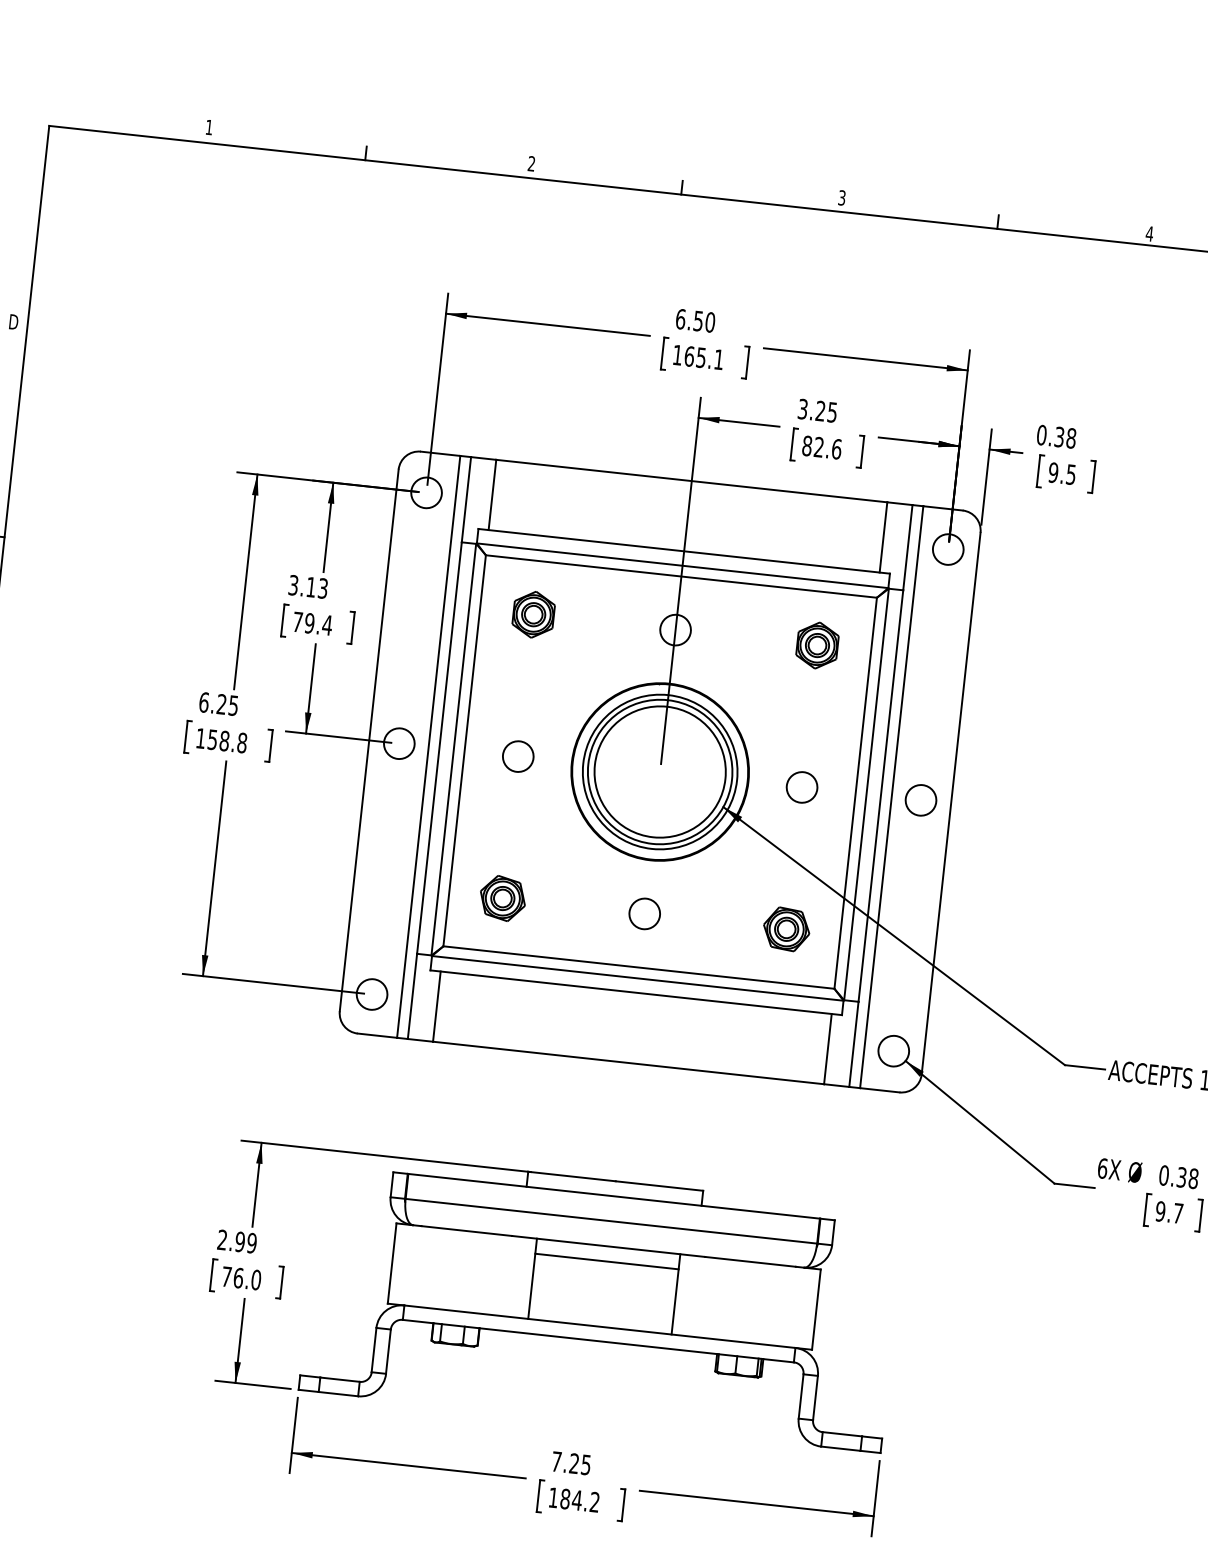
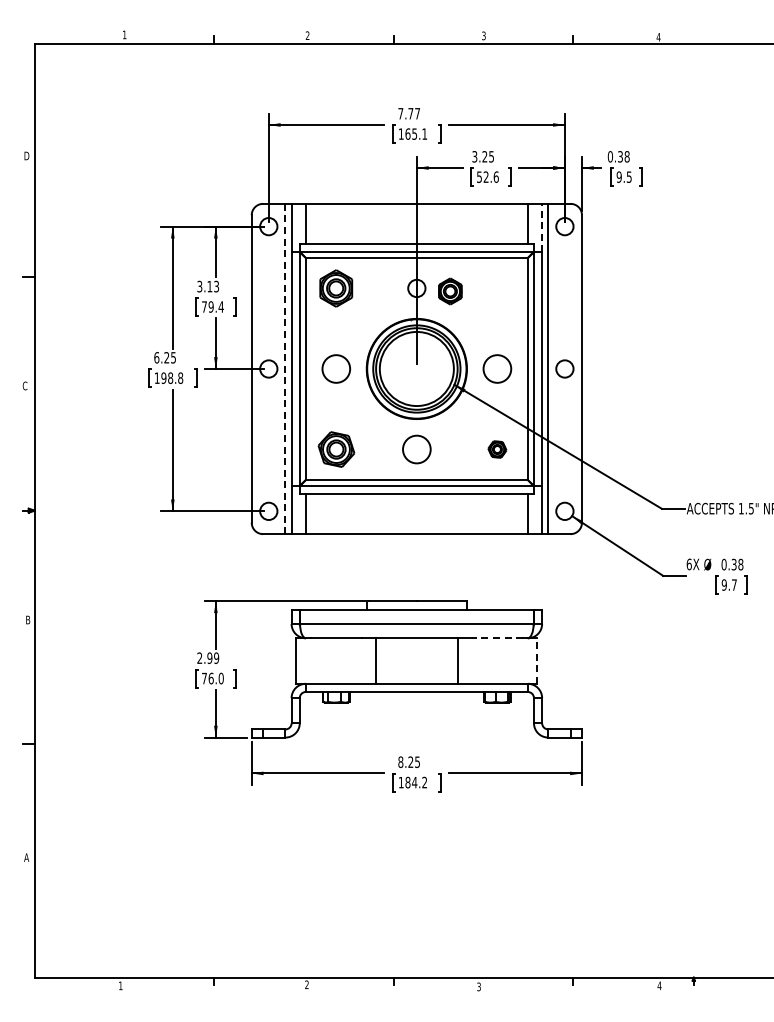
text: (696, 320) -> (409, 113), 6.50 -> 7.77
text: (807, 444) -> (479, 176), 82.6 -> 52.6
line: (908, 546) -> (542, 227), solid -> dashed
part: (533, 614) -> (336, 288), size x1.4
part: (817, 645) -> (450, 291), moved
text: (212, 738) -> (163, 377), 158.8 -> 198.8
line: (428, 747) -> (285, 369), solid -> dashed
circle: (516, 755) -> (335, 368), size x1.6
circle: (802, 786) -> (497, 368), size x1.6
part: (501, 898) -> (335, 449), size x1.4
circle: (644, 913) -> (416, 449), size x1.6
part: (786, 929) -> (497, 449), size x0.7
line: (606, 1260) -> (416, 646), removed
line: (750, 1262) -> (497, 638), solid -> dashed
line: (816, 1310) -> (537, 661), solid -> dashed
text: (556, 1460) -> (400, 761), 7.25 -> 8.25

